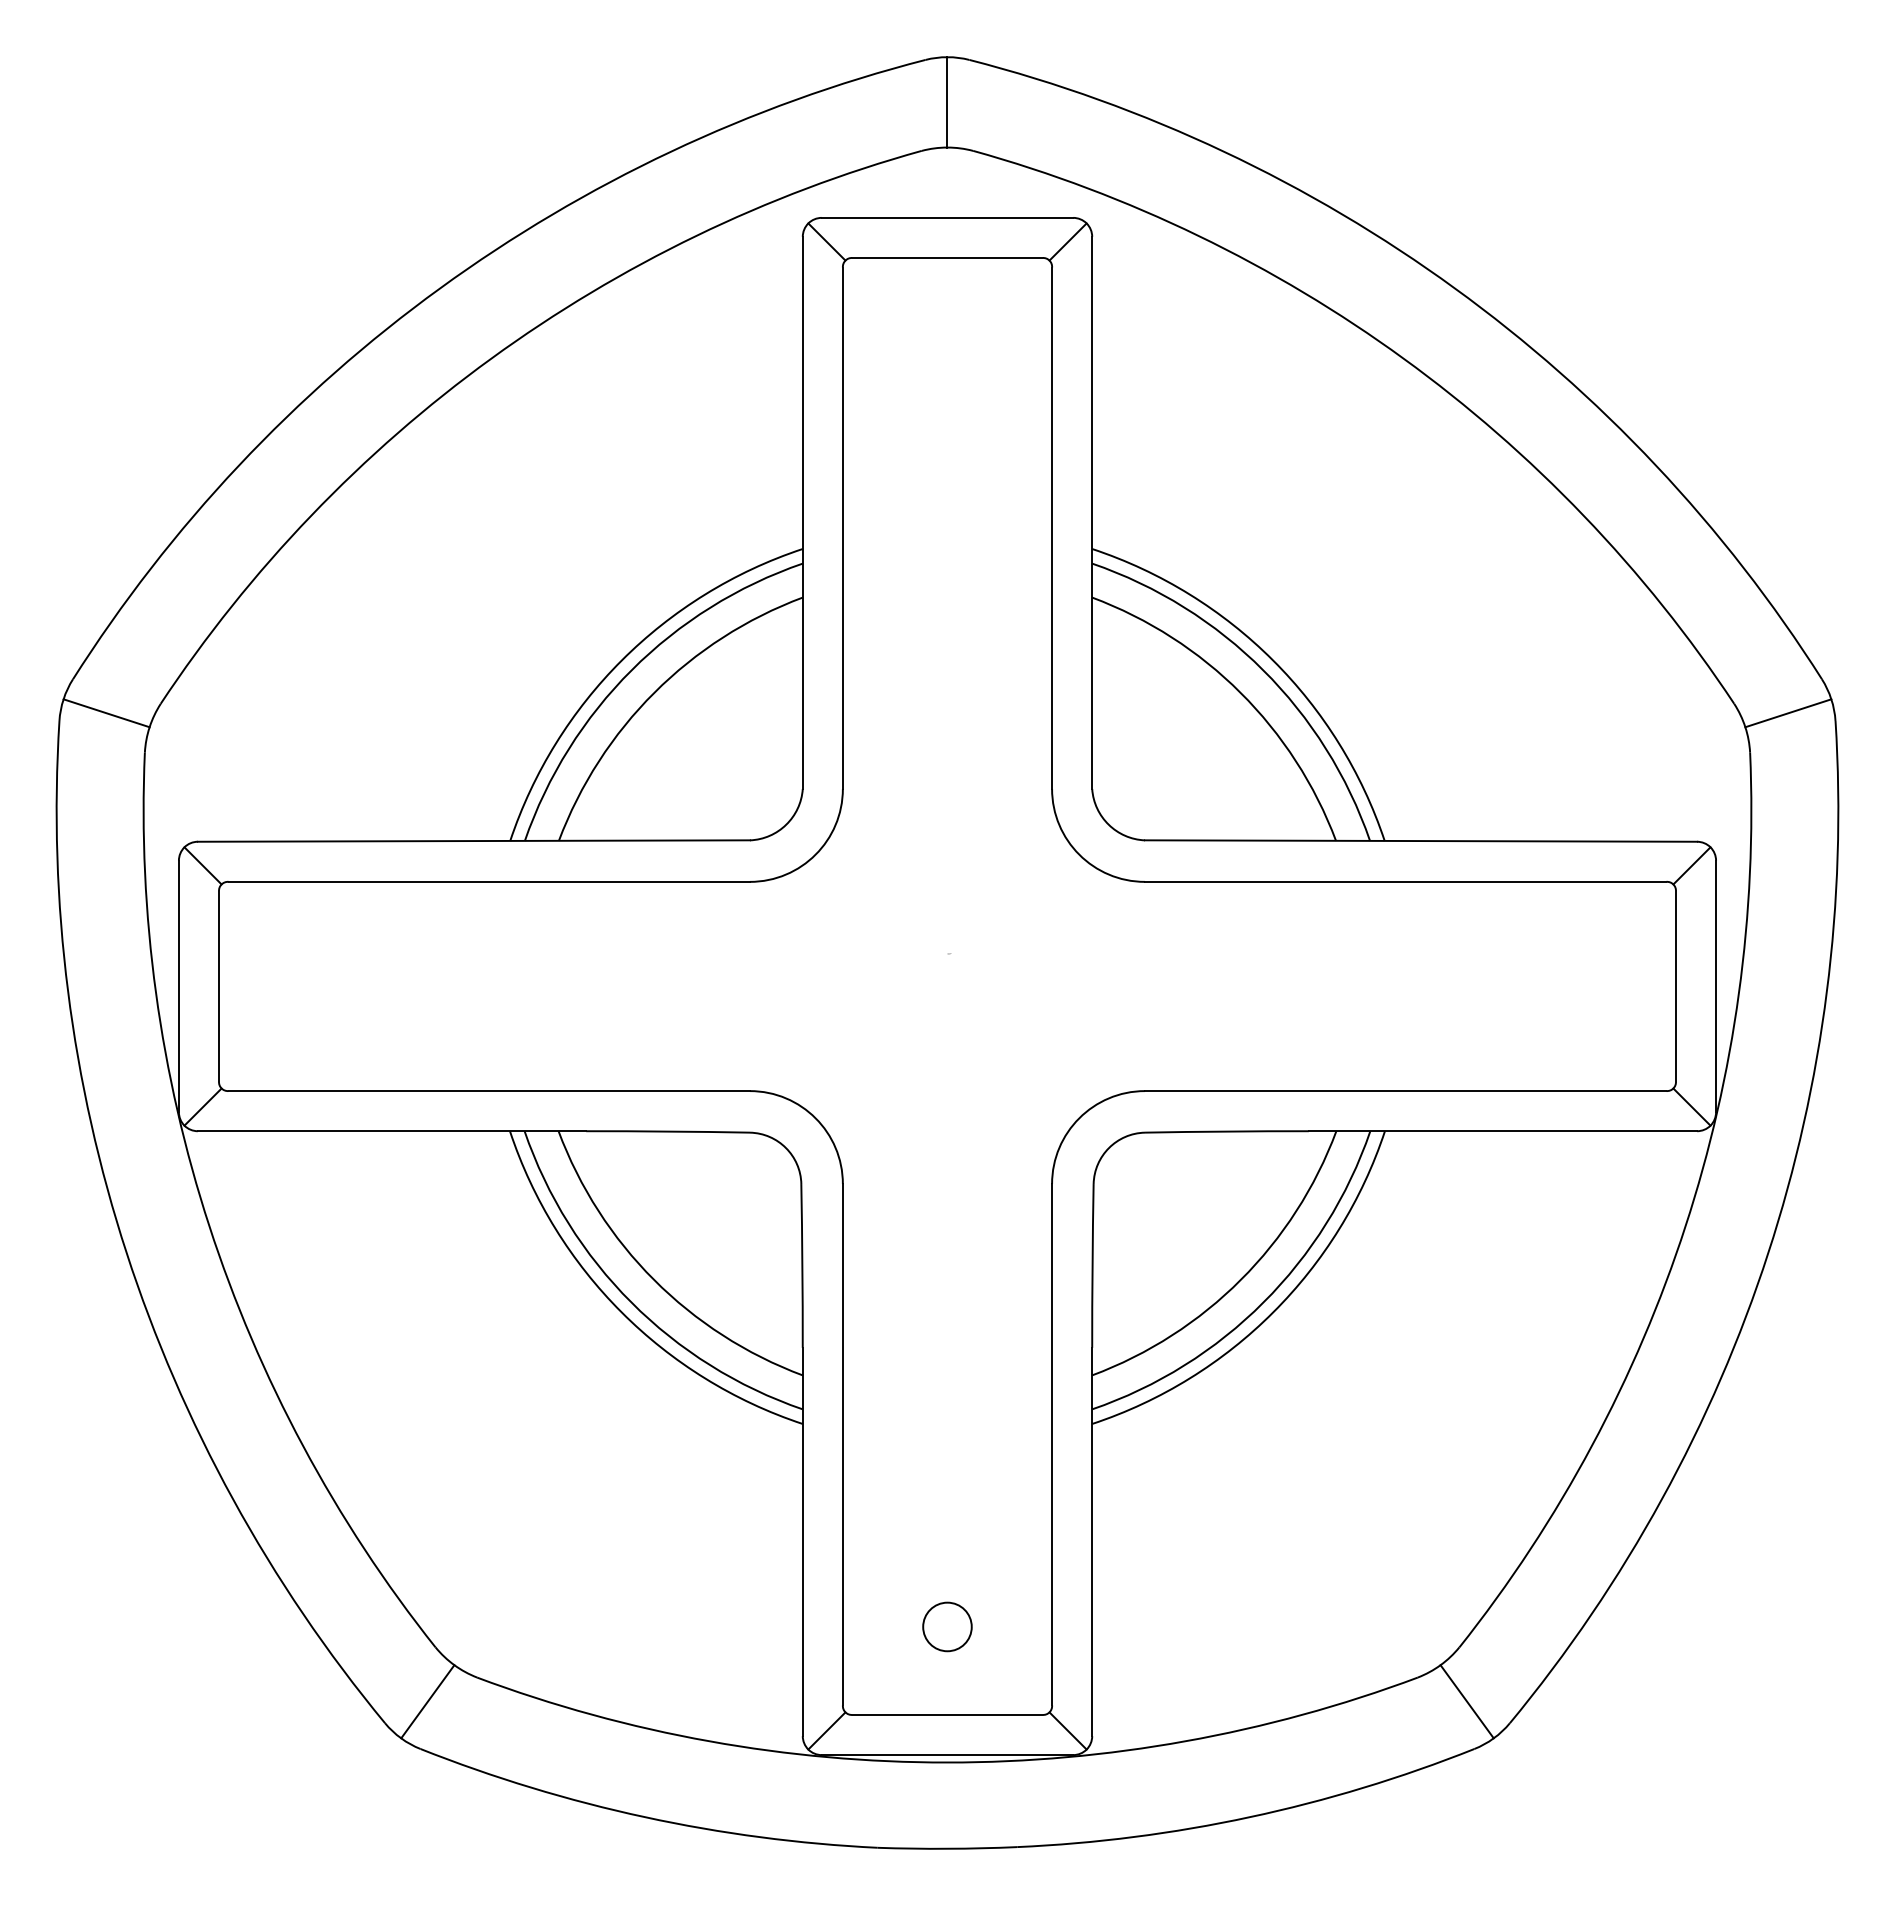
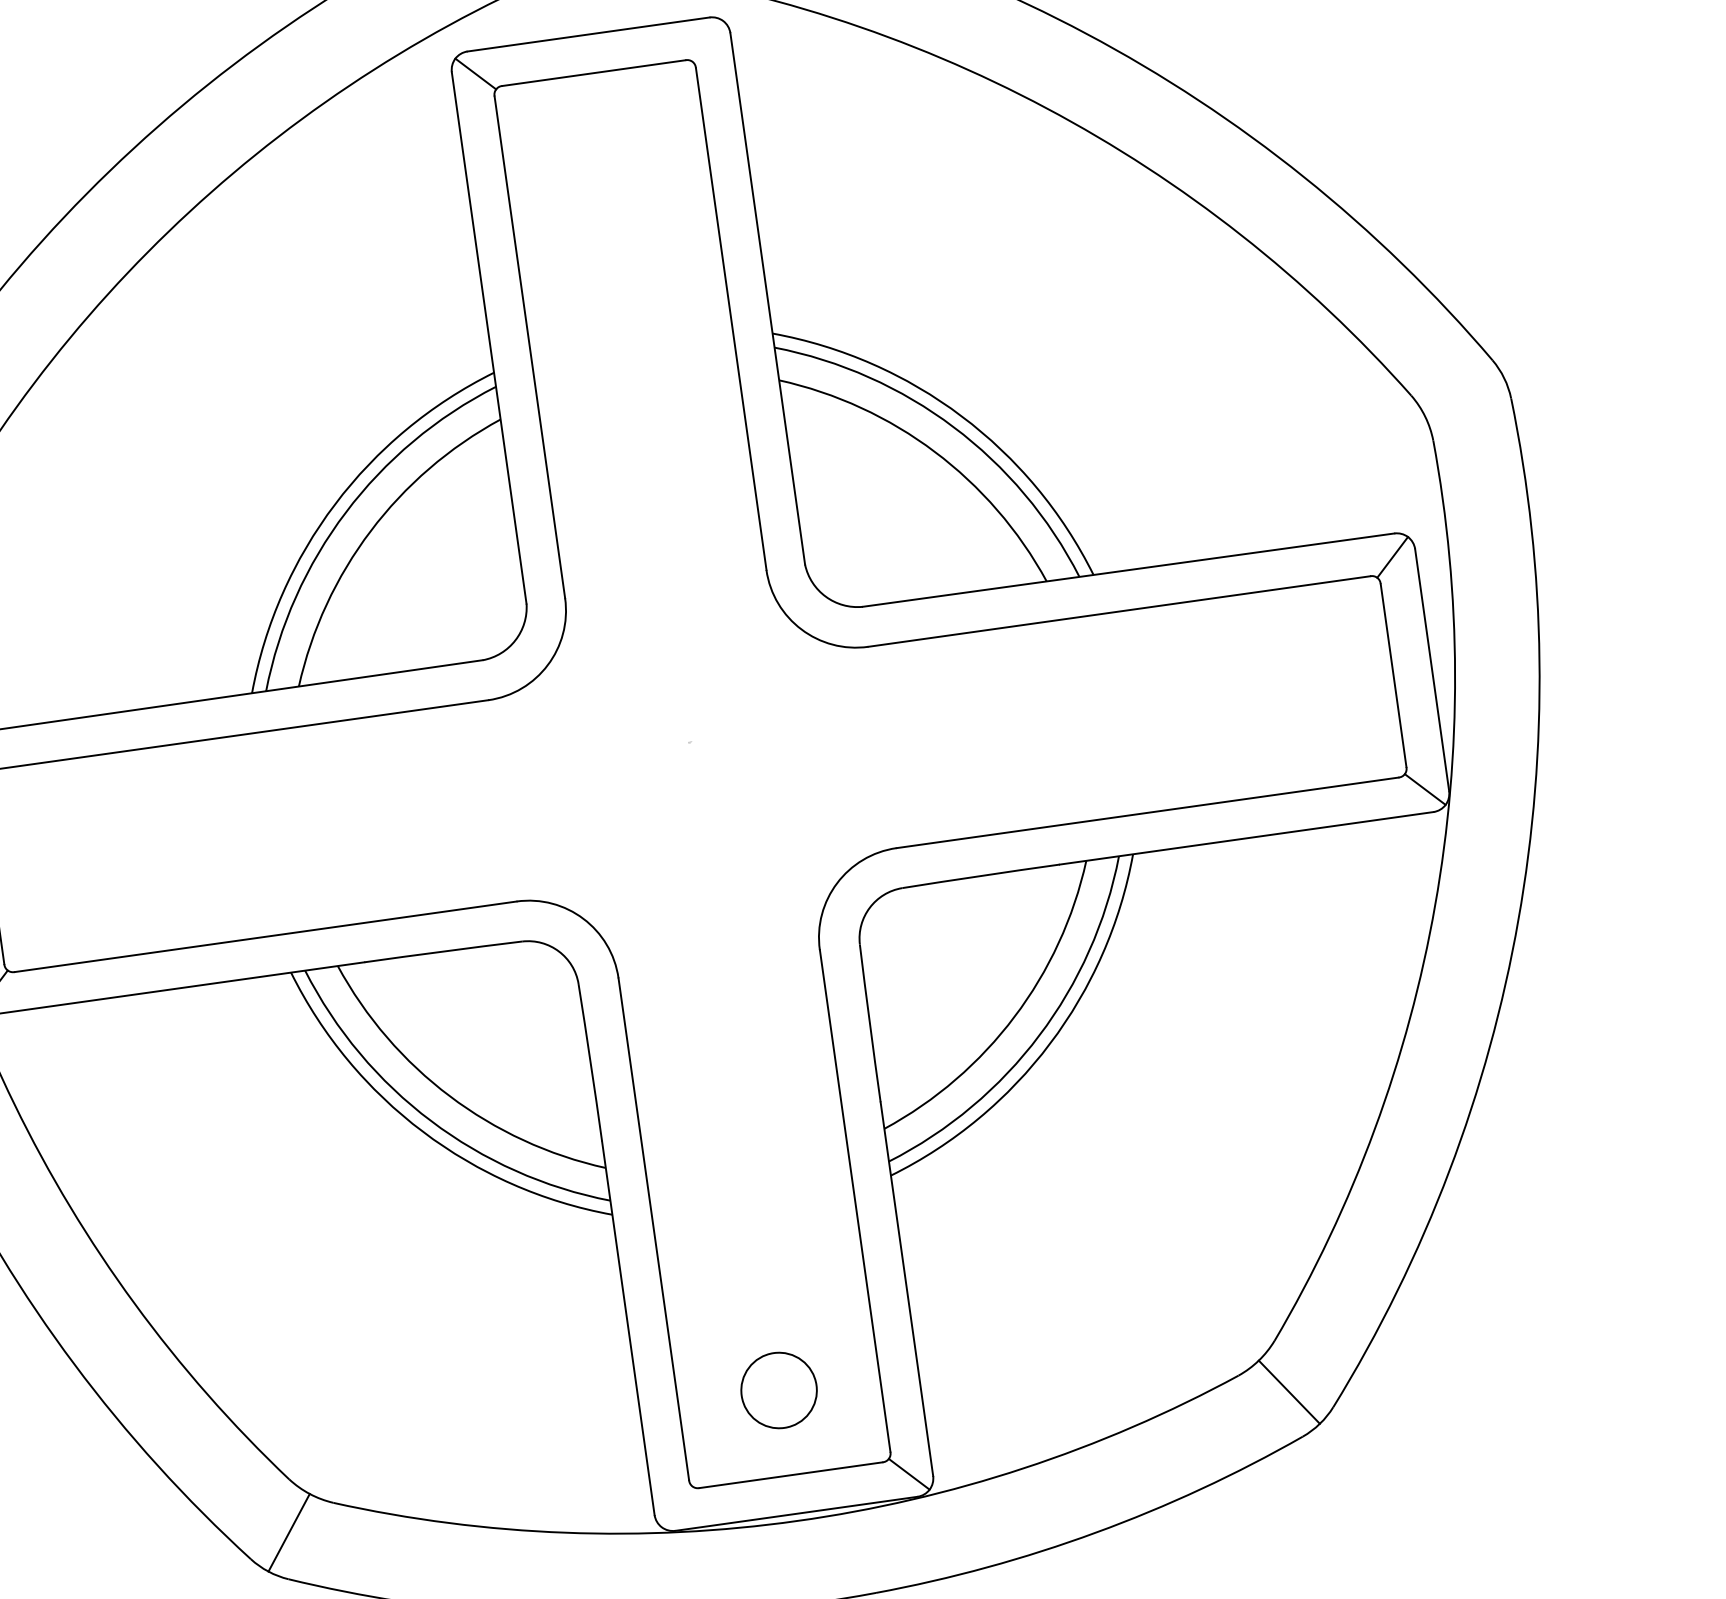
line: (1067, 241) -> (707, 41), removed
line: (1788, 713) -> (1464, 397), removed
circle: (947, 1626) -> (779, 1390), size x1.6
line: (826, 1730) -> (676, 1506), removed

